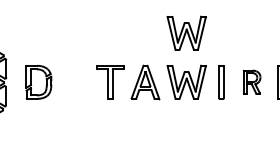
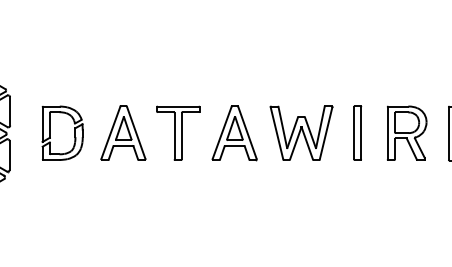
part: (186, 32) -> (301, 52), removed
part: (76, 81) -> (123, 131), added
part: (251, 81) -> (406, 131), size x1.43

